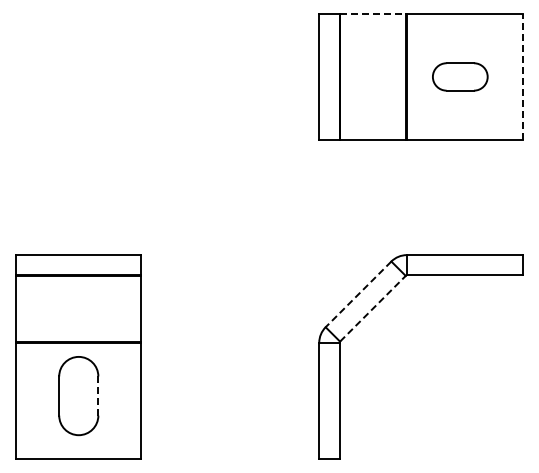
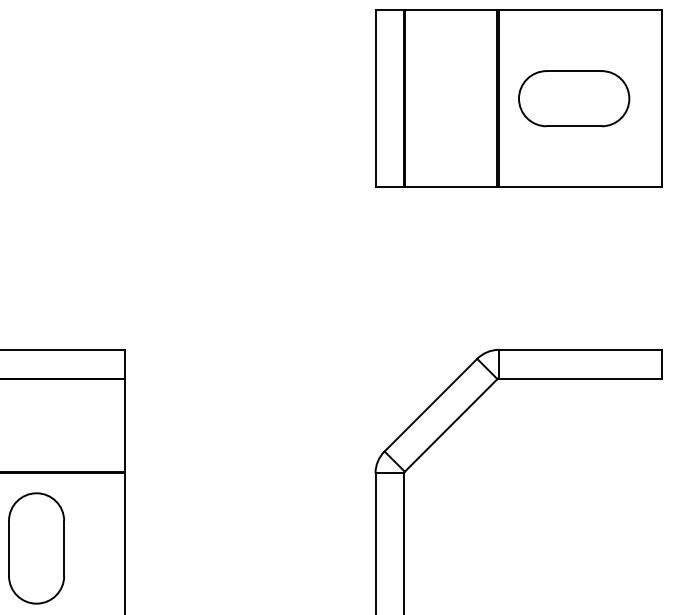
line: (372, 14) -> (450, 10), dashed -> solid
part: (460, 76) -> (574, 98), size x1.43
line: (522, 76) -> (662, 98), dashed -> solid
line: (358, 294) -> (430, 405), dashed -> solid
line: (373, 308) -> (451, 425), dashed -> solid
line: (98, 396) -> (64, 549), dashed -> solid

